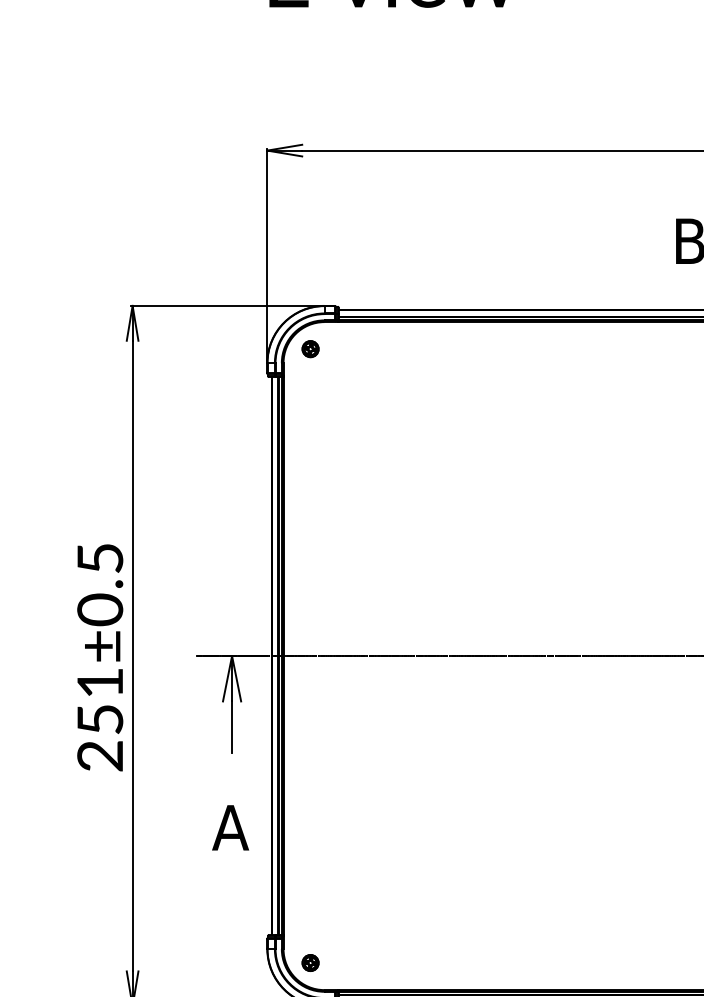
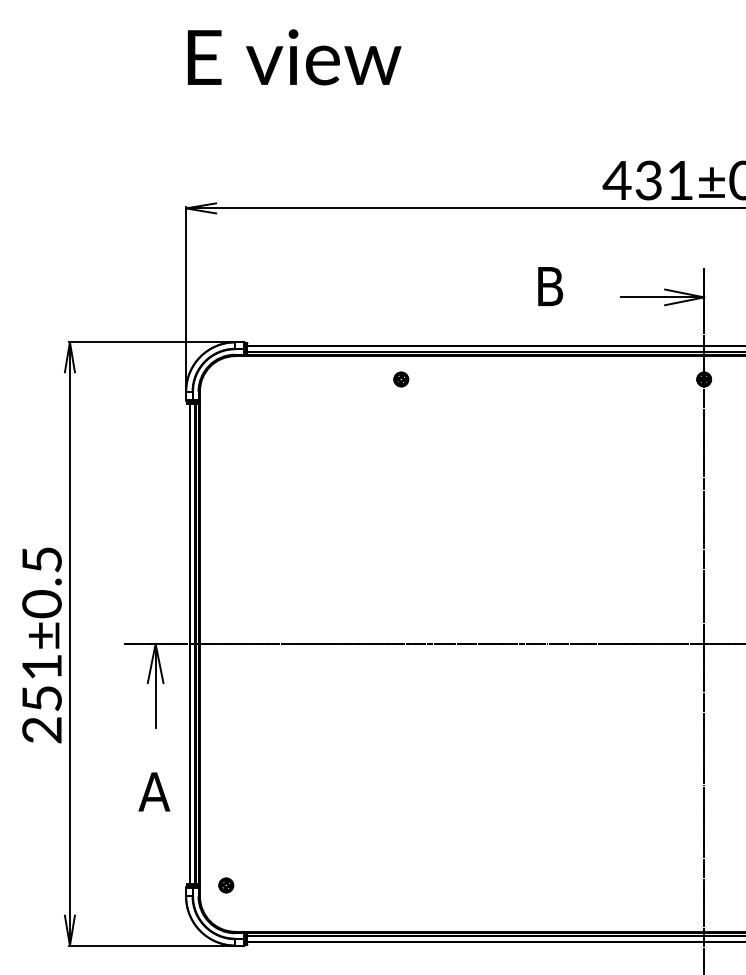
part: (310, 349) -> (401, 379), moved
part: (310, 963) -> (226, 885), moved

